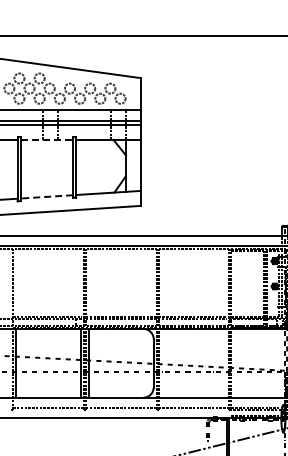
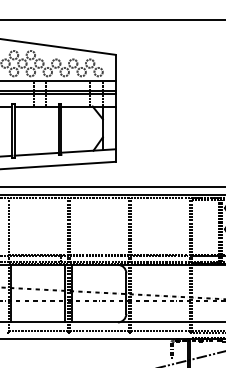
line: (47, 139) -> (37, 106), dashed -> solid
line: (46, 196) -> (36, 153), dashed -> solid

